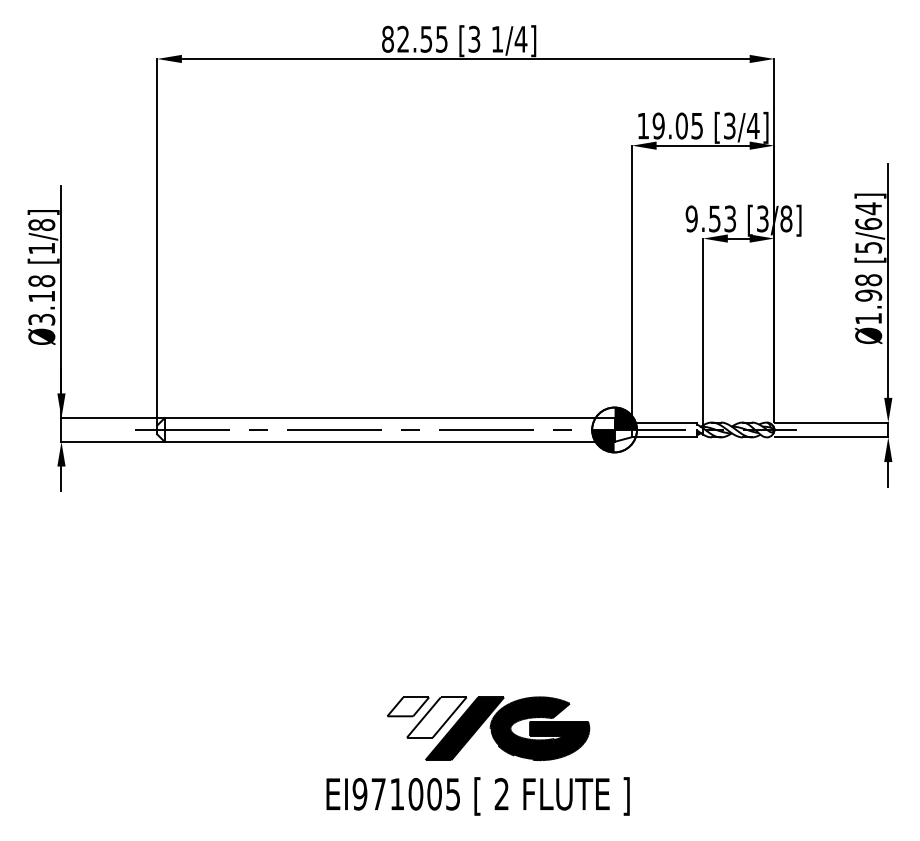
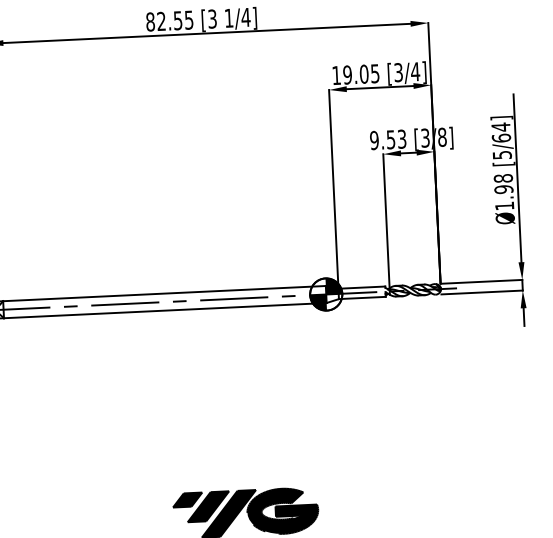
fill: (408, 706) -> (187, 499), added
fill: (436, 717) -> (208, 506), added

